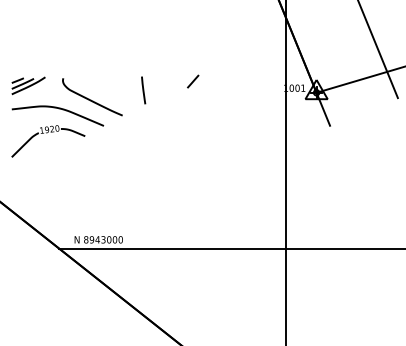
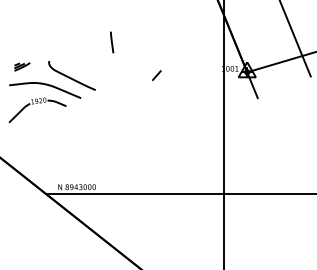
line: (192, 81) -> (156, 75), moved
part: (28, 85) -> (22, 66), size x0.6
line: (144, 90) -> (112, 42), moved

